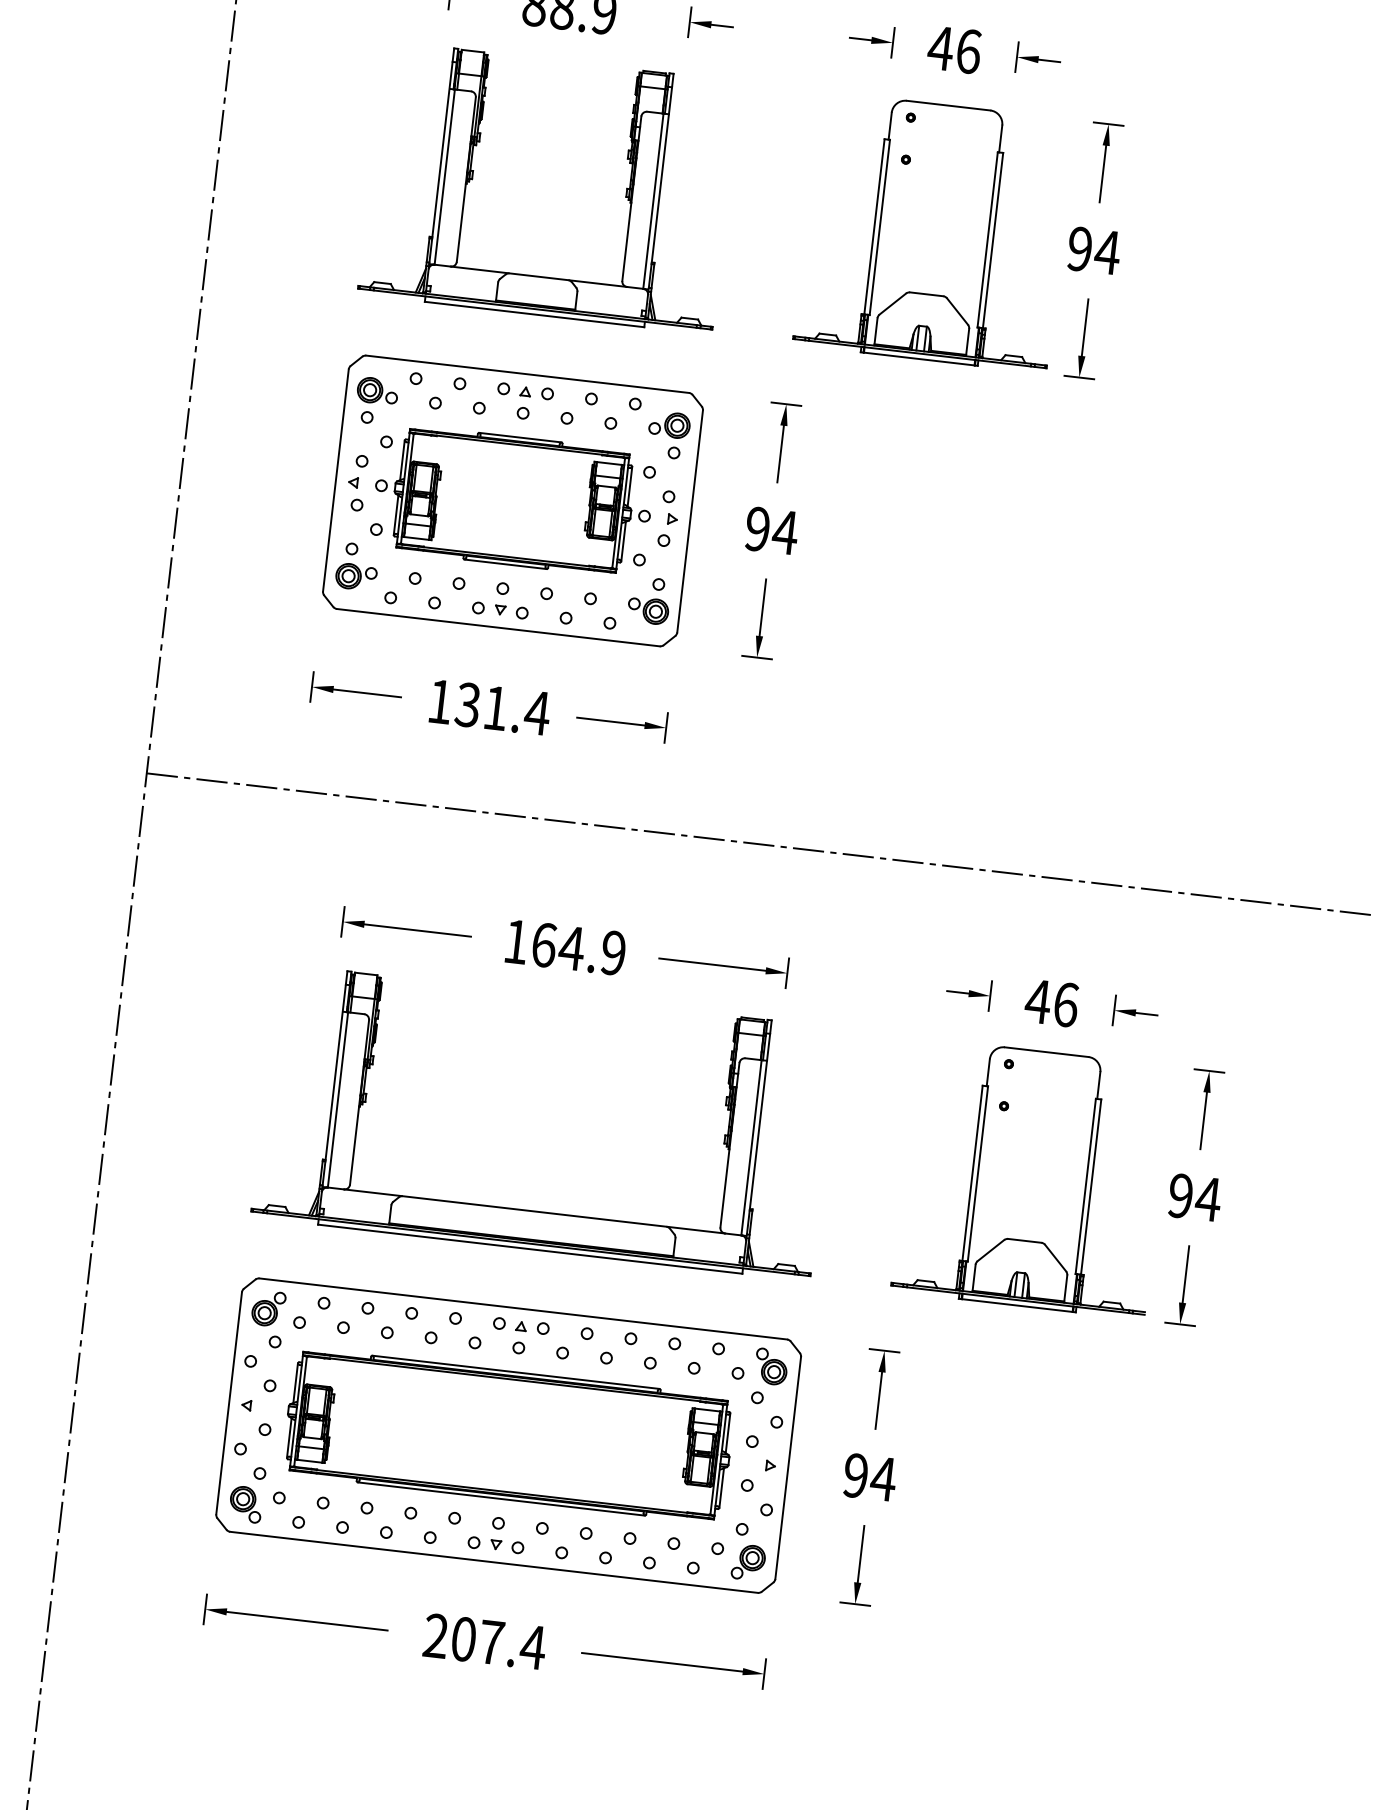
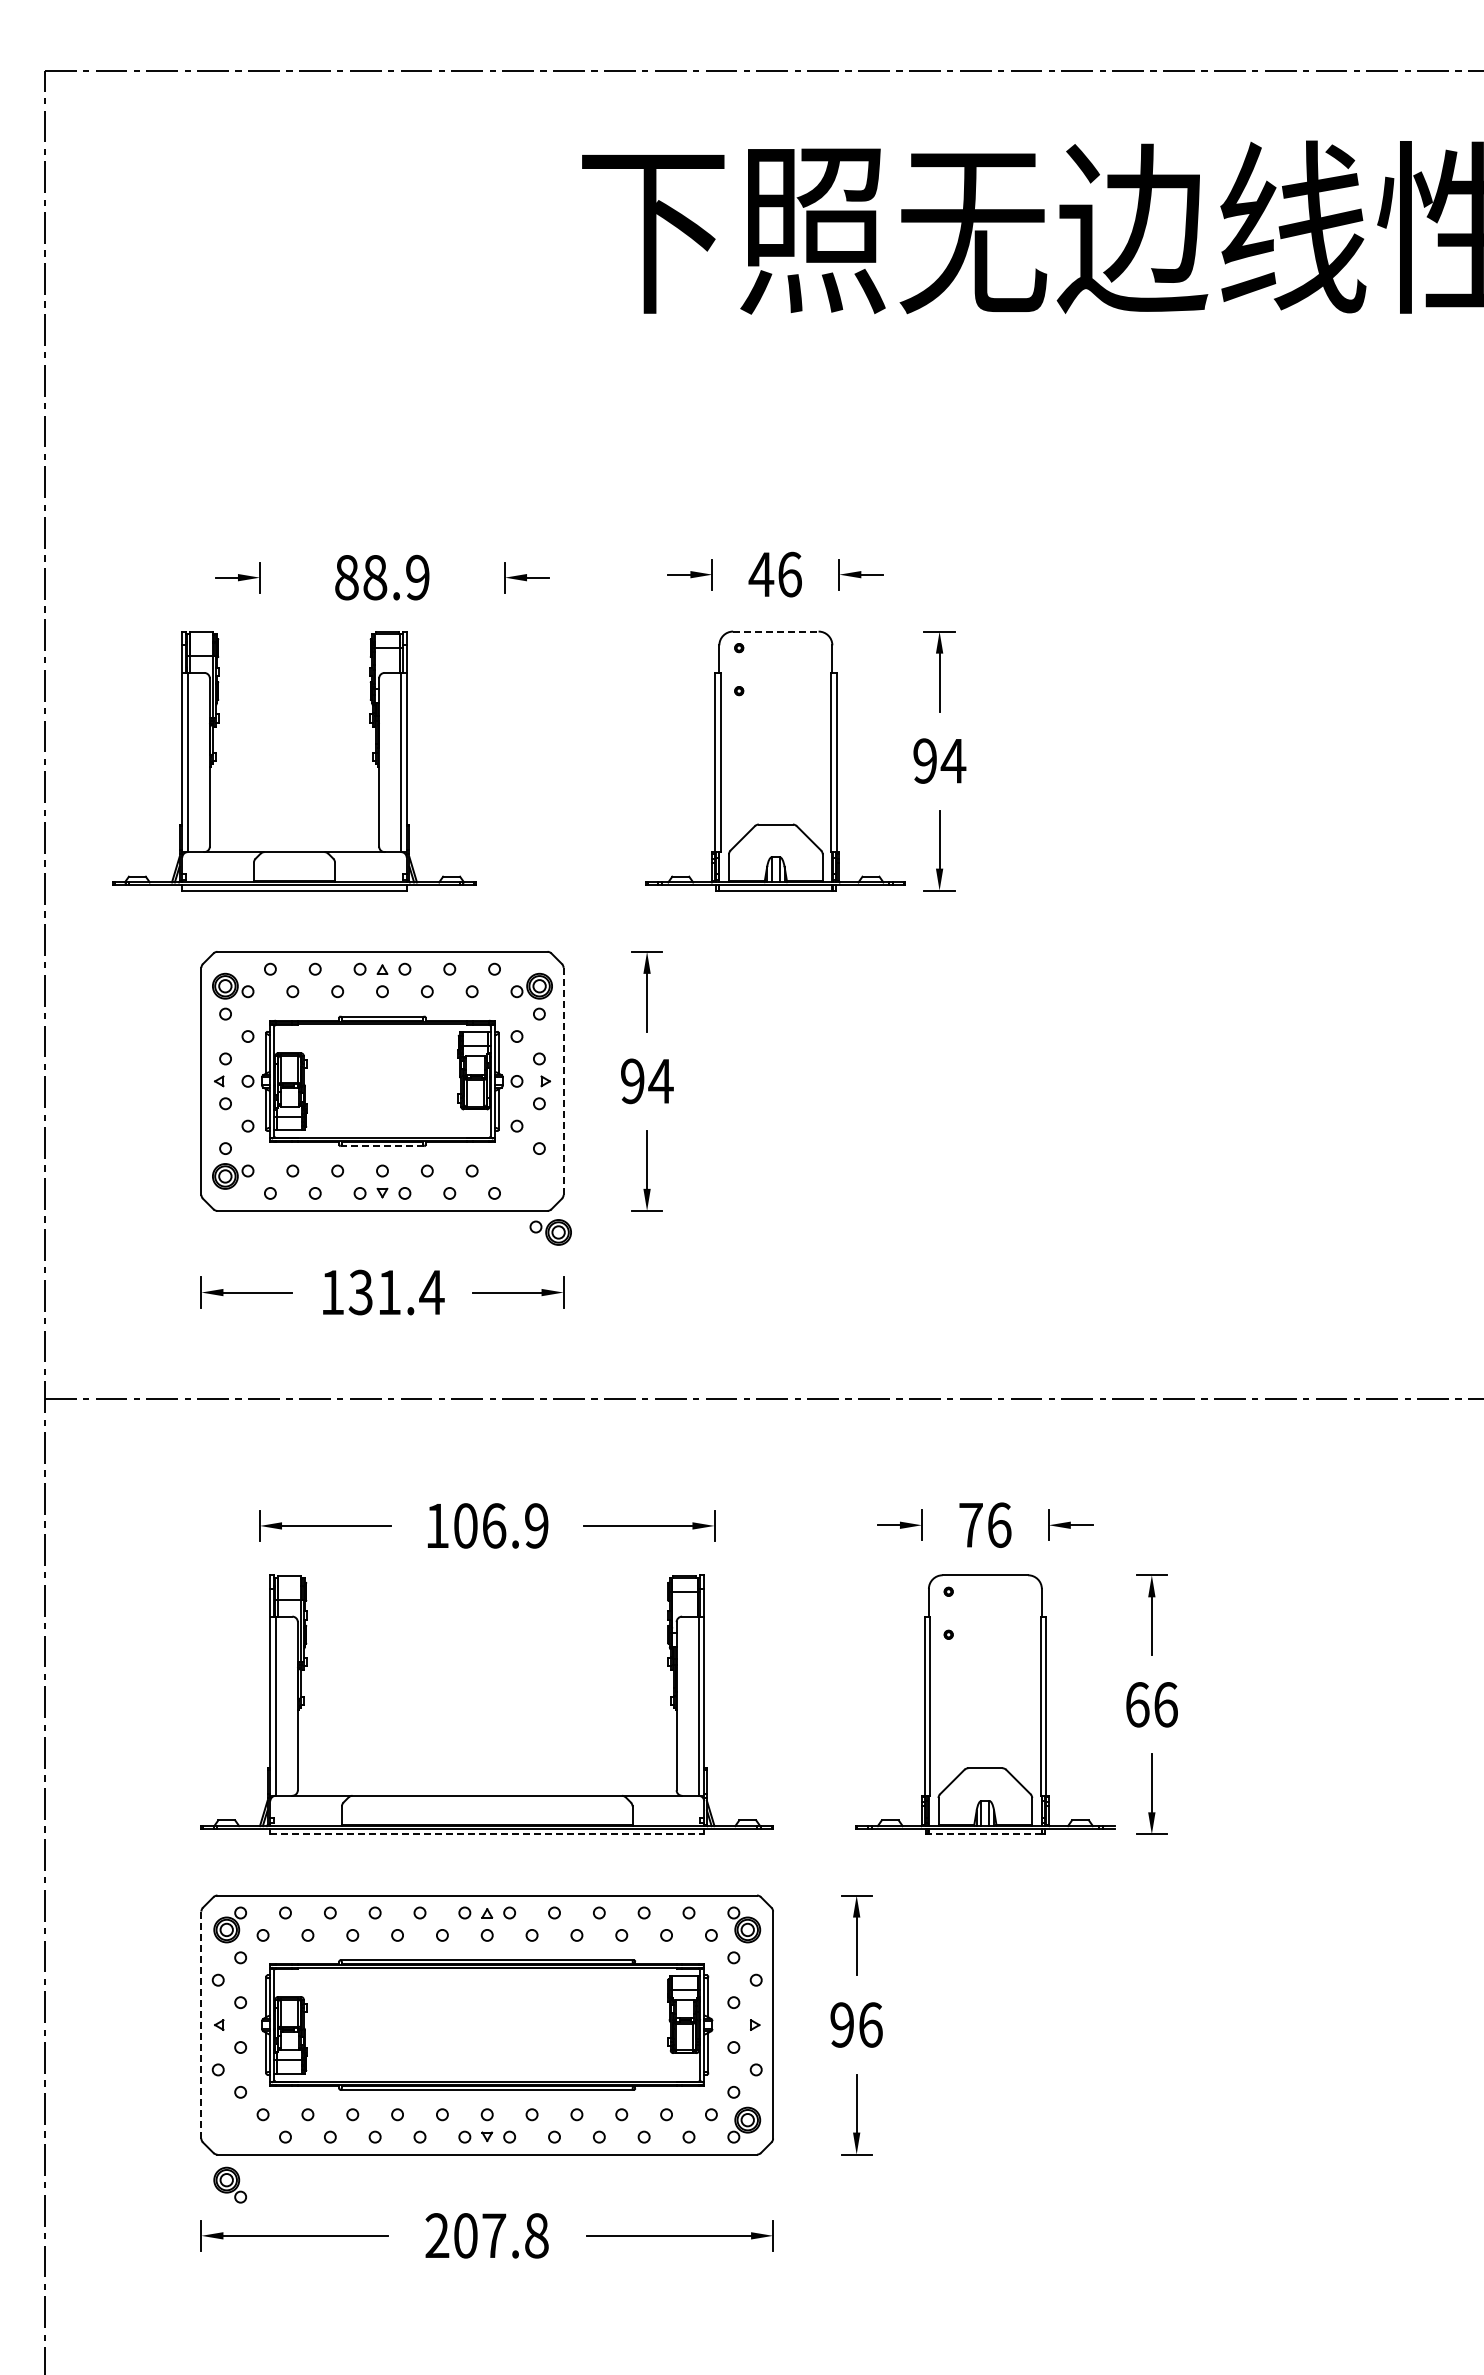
line: (948, 105) -> (775, 631), solid -> dashed
part: (472, 179) -> (216, 761), moved
line: (690, 520) -> (563, 1080), solid -> dashed
line: (505, 564) -> (382, 1146), solid -> dashed
part: (647, 610) -> (550, 1232), moved
text: (558, 946) -> (480, 1525), 164.9 -> 106.9
text: (1037, 1001) -> (970, 1525), 46 -> 76
text: (1194, 1197) -> (1151, 1704), 94 -> 66
line: (530, 1249) -> (487, 1834), solid -> dashed
line: (1017, 1305) -> (985, 1834), solid -> dashed
line: (229, 1403) -> (201, 2025), solid -> dashed
text: (883, 1478) -> (870, 2024), 94 -> 96
part: (245, 1503) -> (229, 2184), moved
text: (533, 1647) -> (536, 2235), 207.4 -> 207.8

